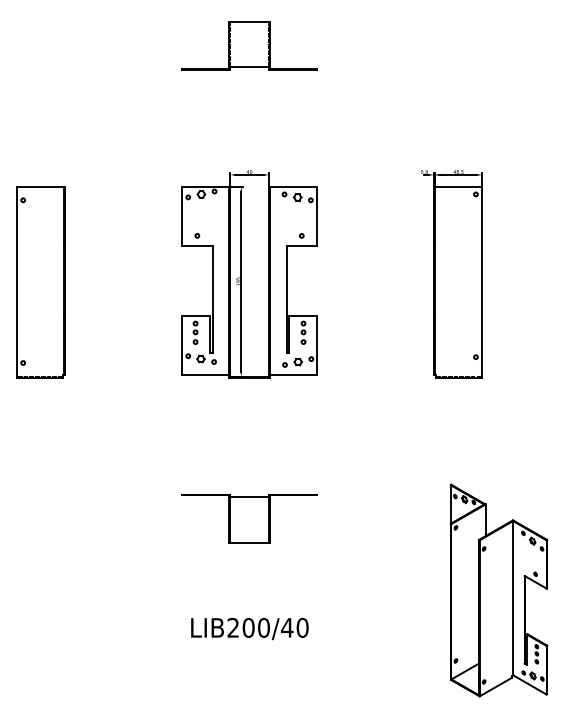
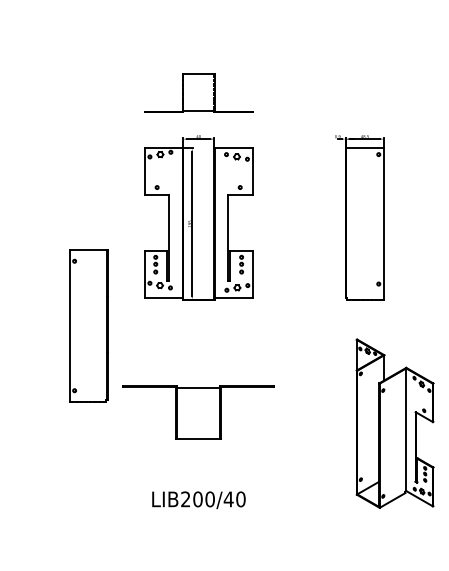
part: (249, 44) -> (198, 92), moved
part: (40, 281) -> (88, 325), moved
part: (249, 518) -> (198, 412), size x1.4
part: (498, 590) -> (394, 423), moved

